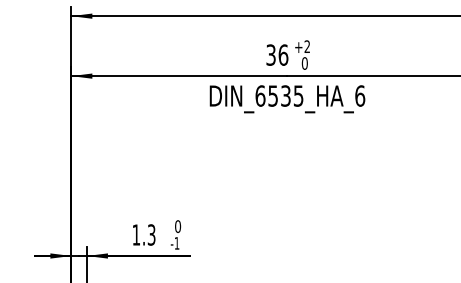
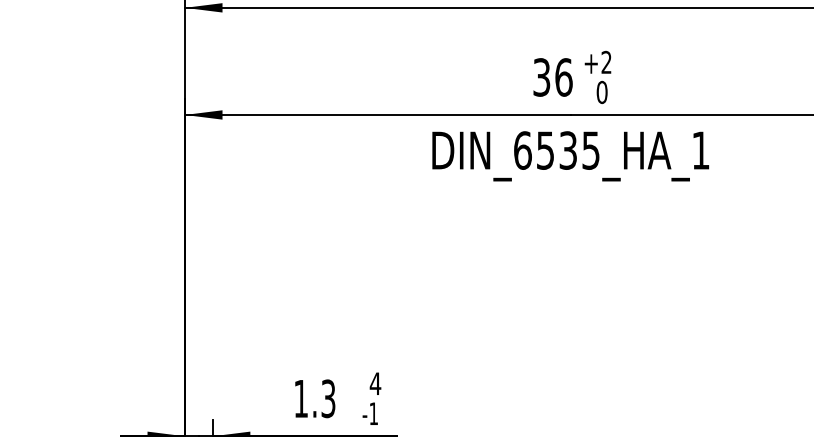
text: (360, 95) -> (701, 149), DIN_6535_HA_6 -> DIN_6535_HA_1
text: (177, 226) -> (374, 383), 0 -> 4

